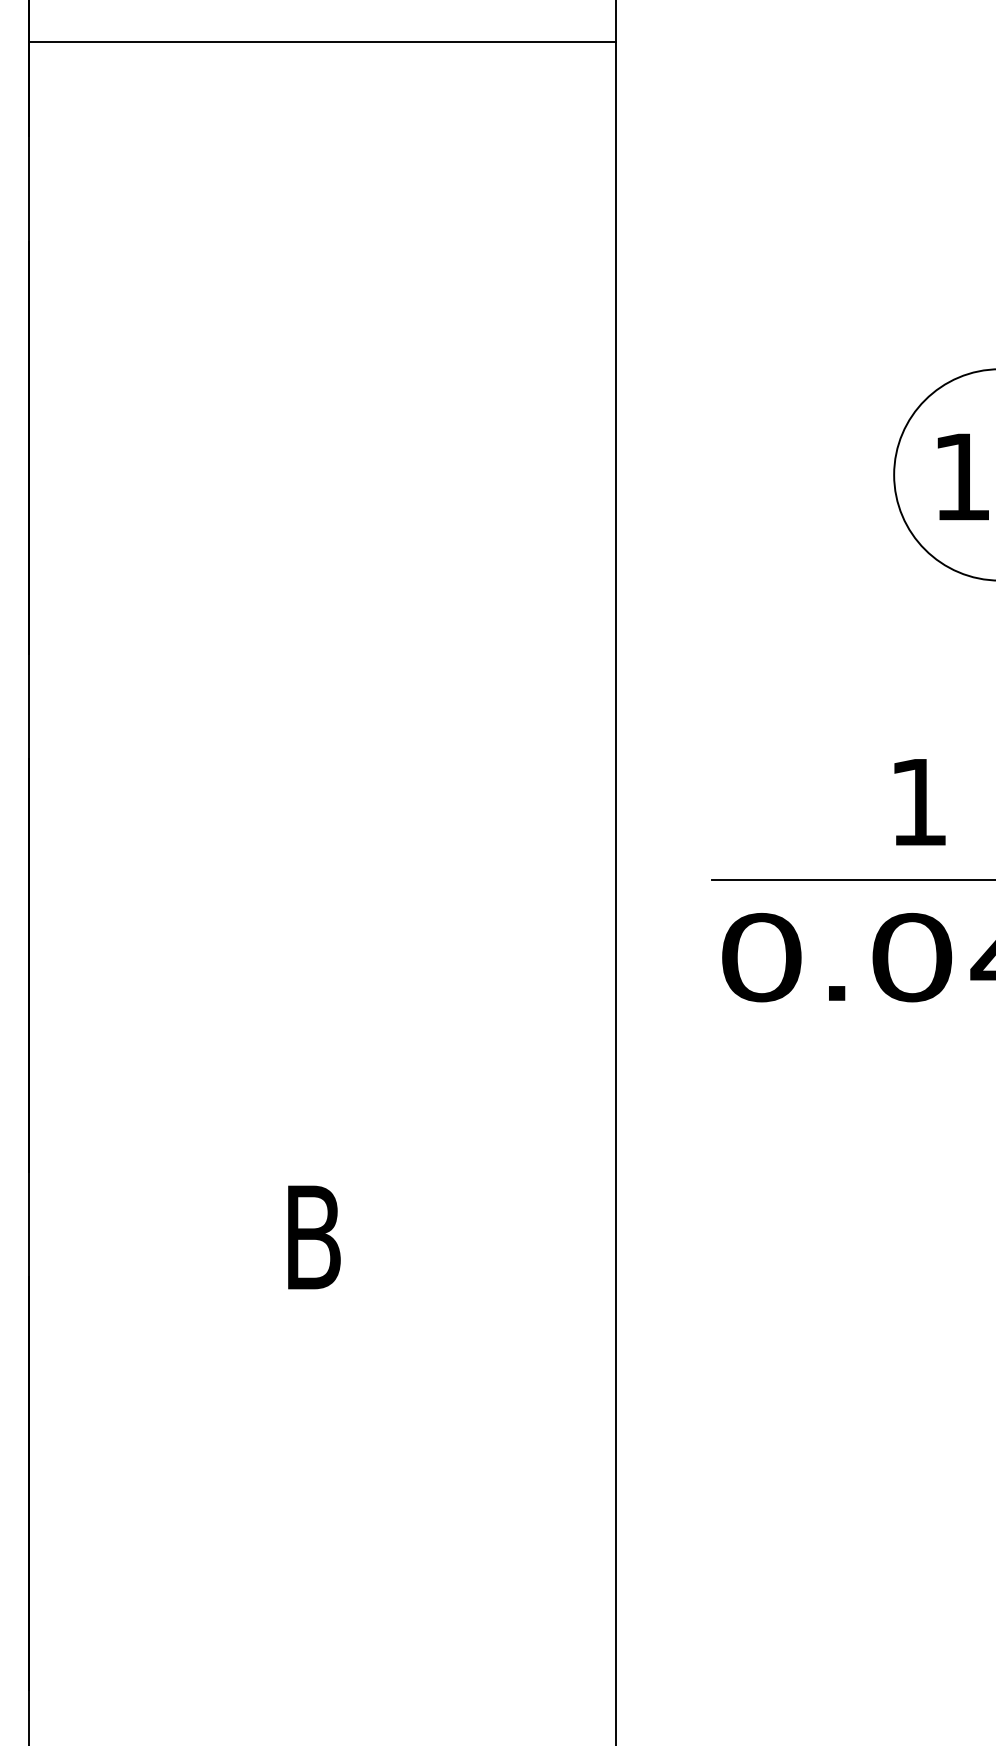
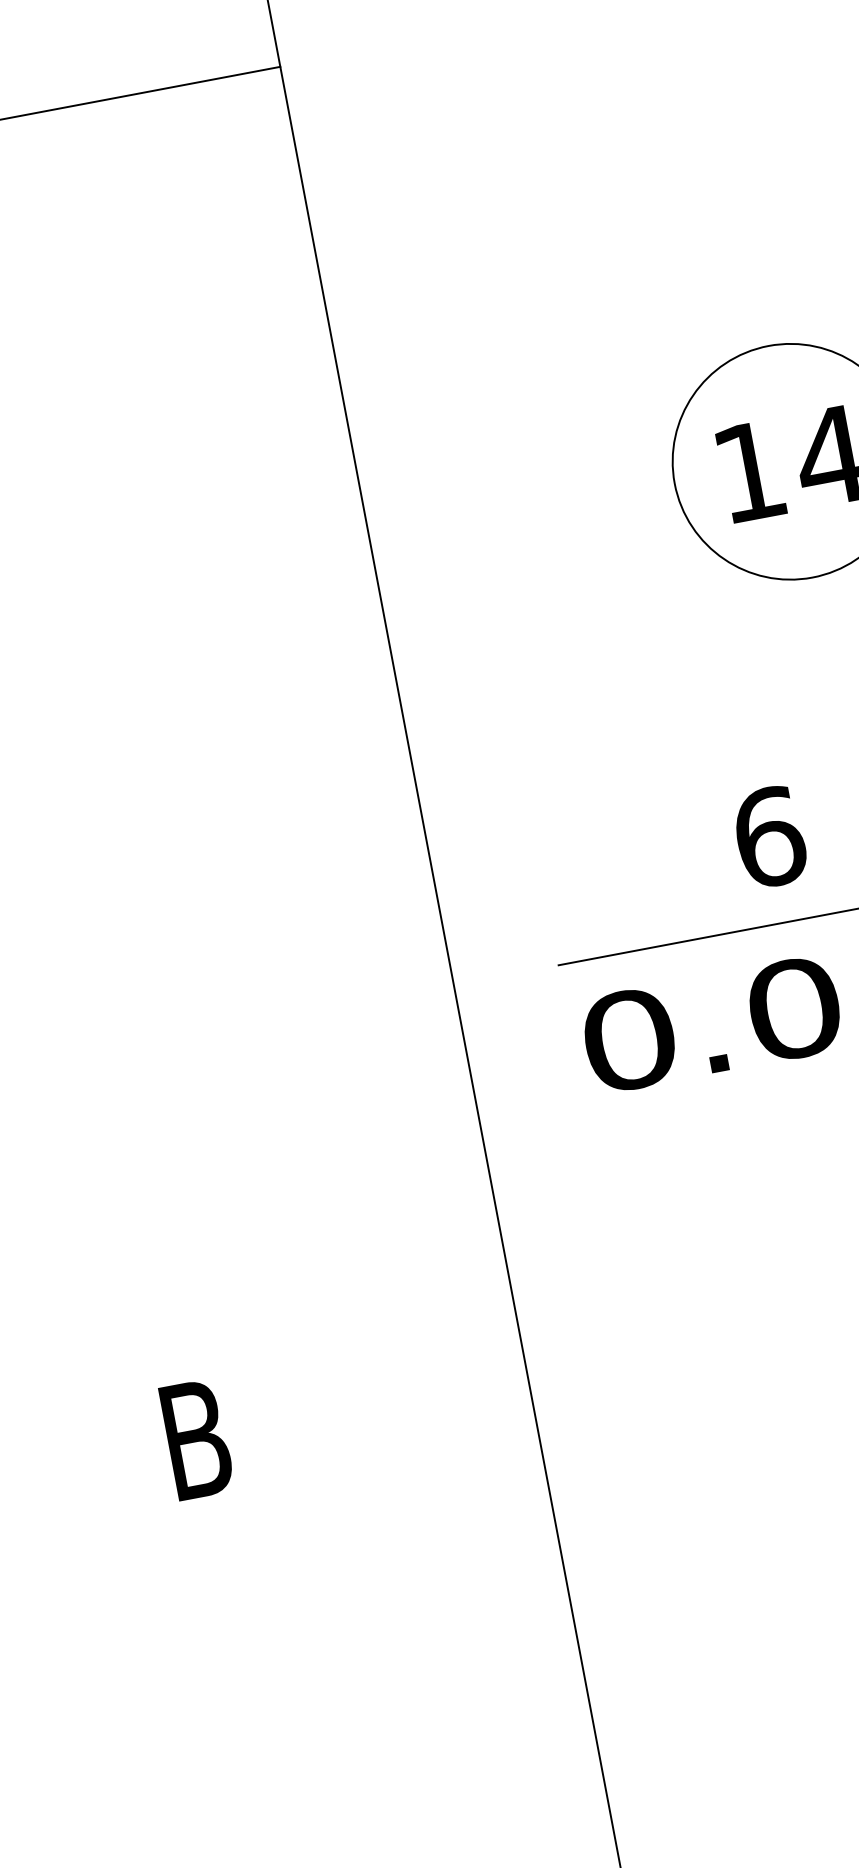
text: (918, 801) -> (769, 836), 1 -> 6

